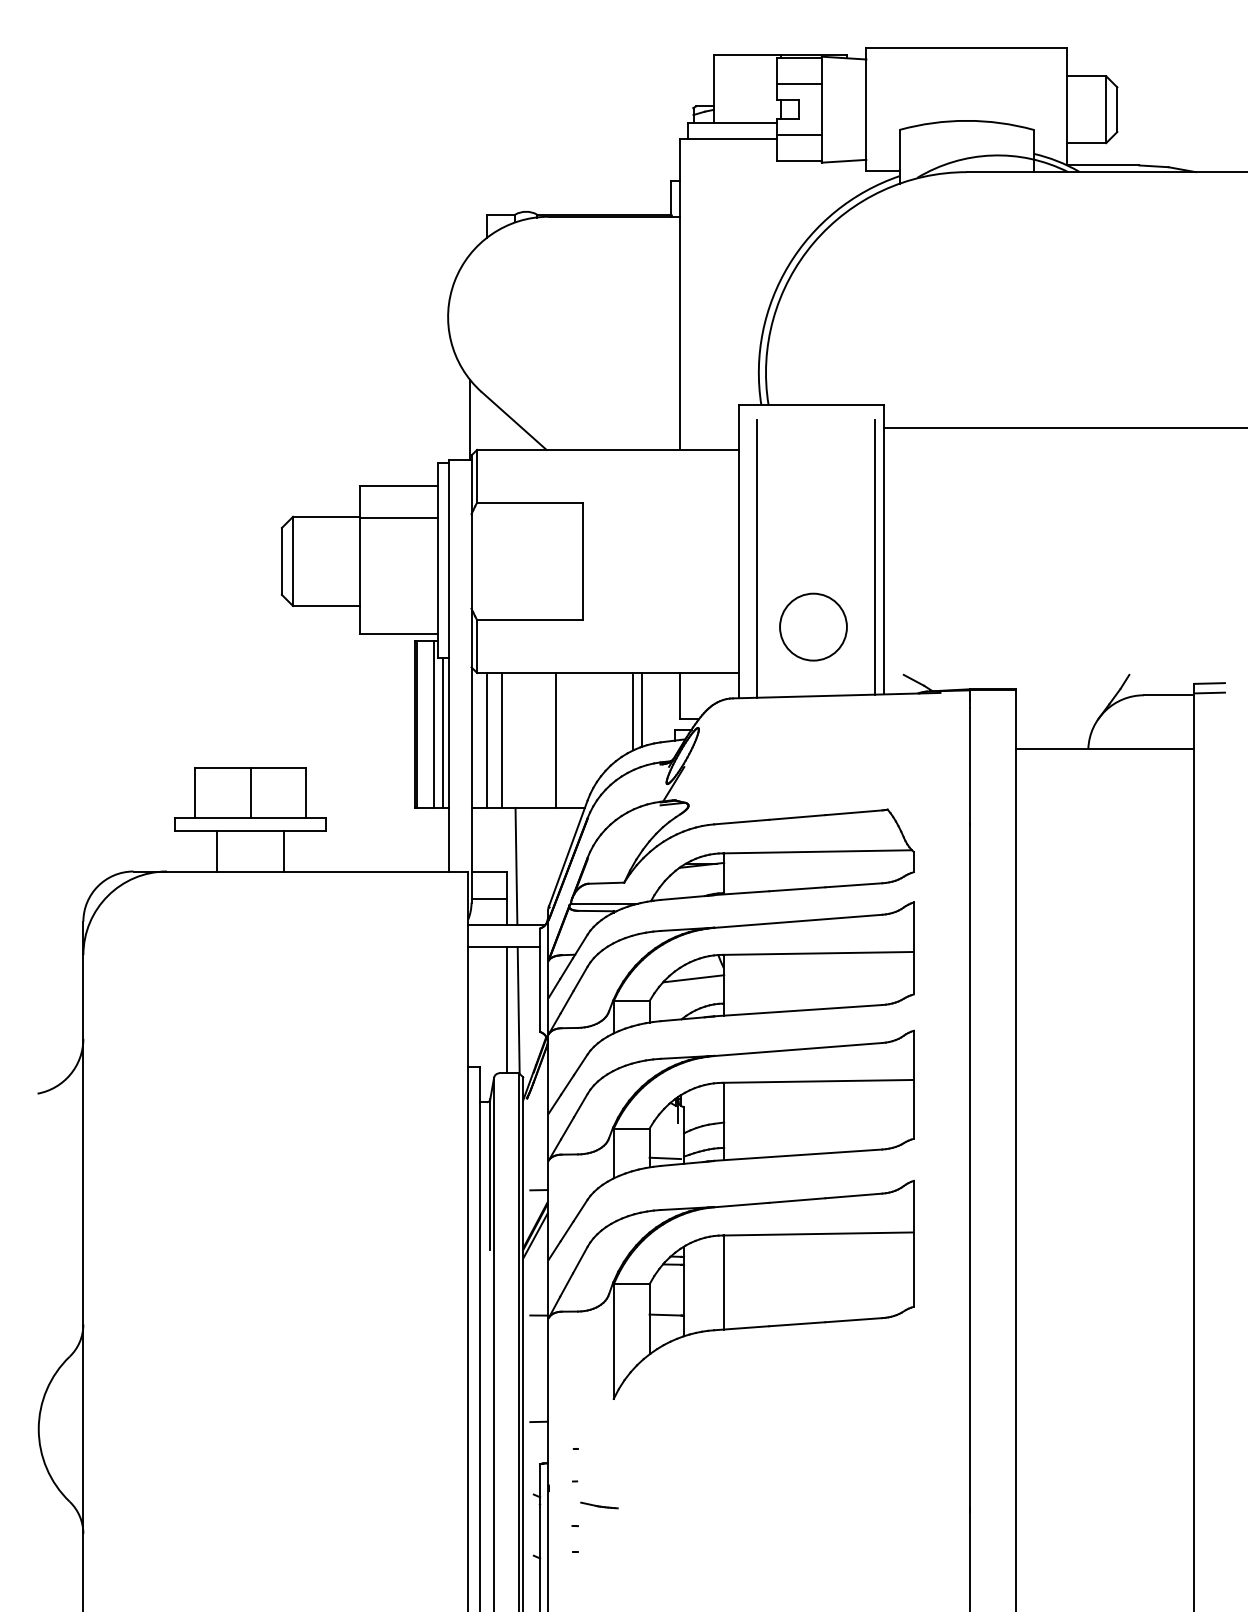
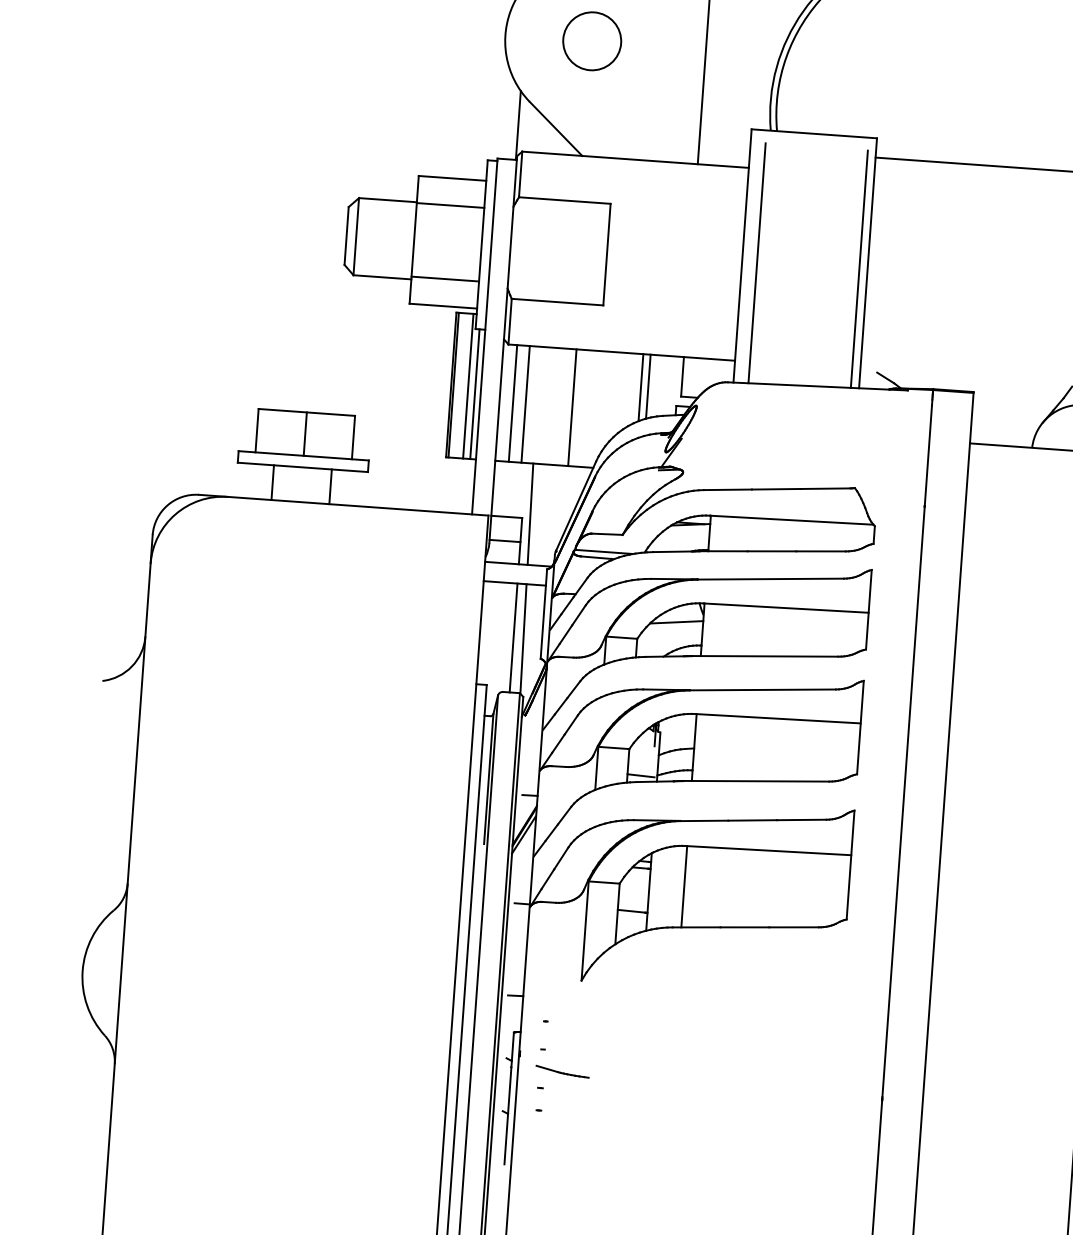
line: (399, 602) -> (445, 278), added
circle: (813, 626) -> (592, 40), moved
part: (599, 1505) -> (562, 1071), size x1.67

